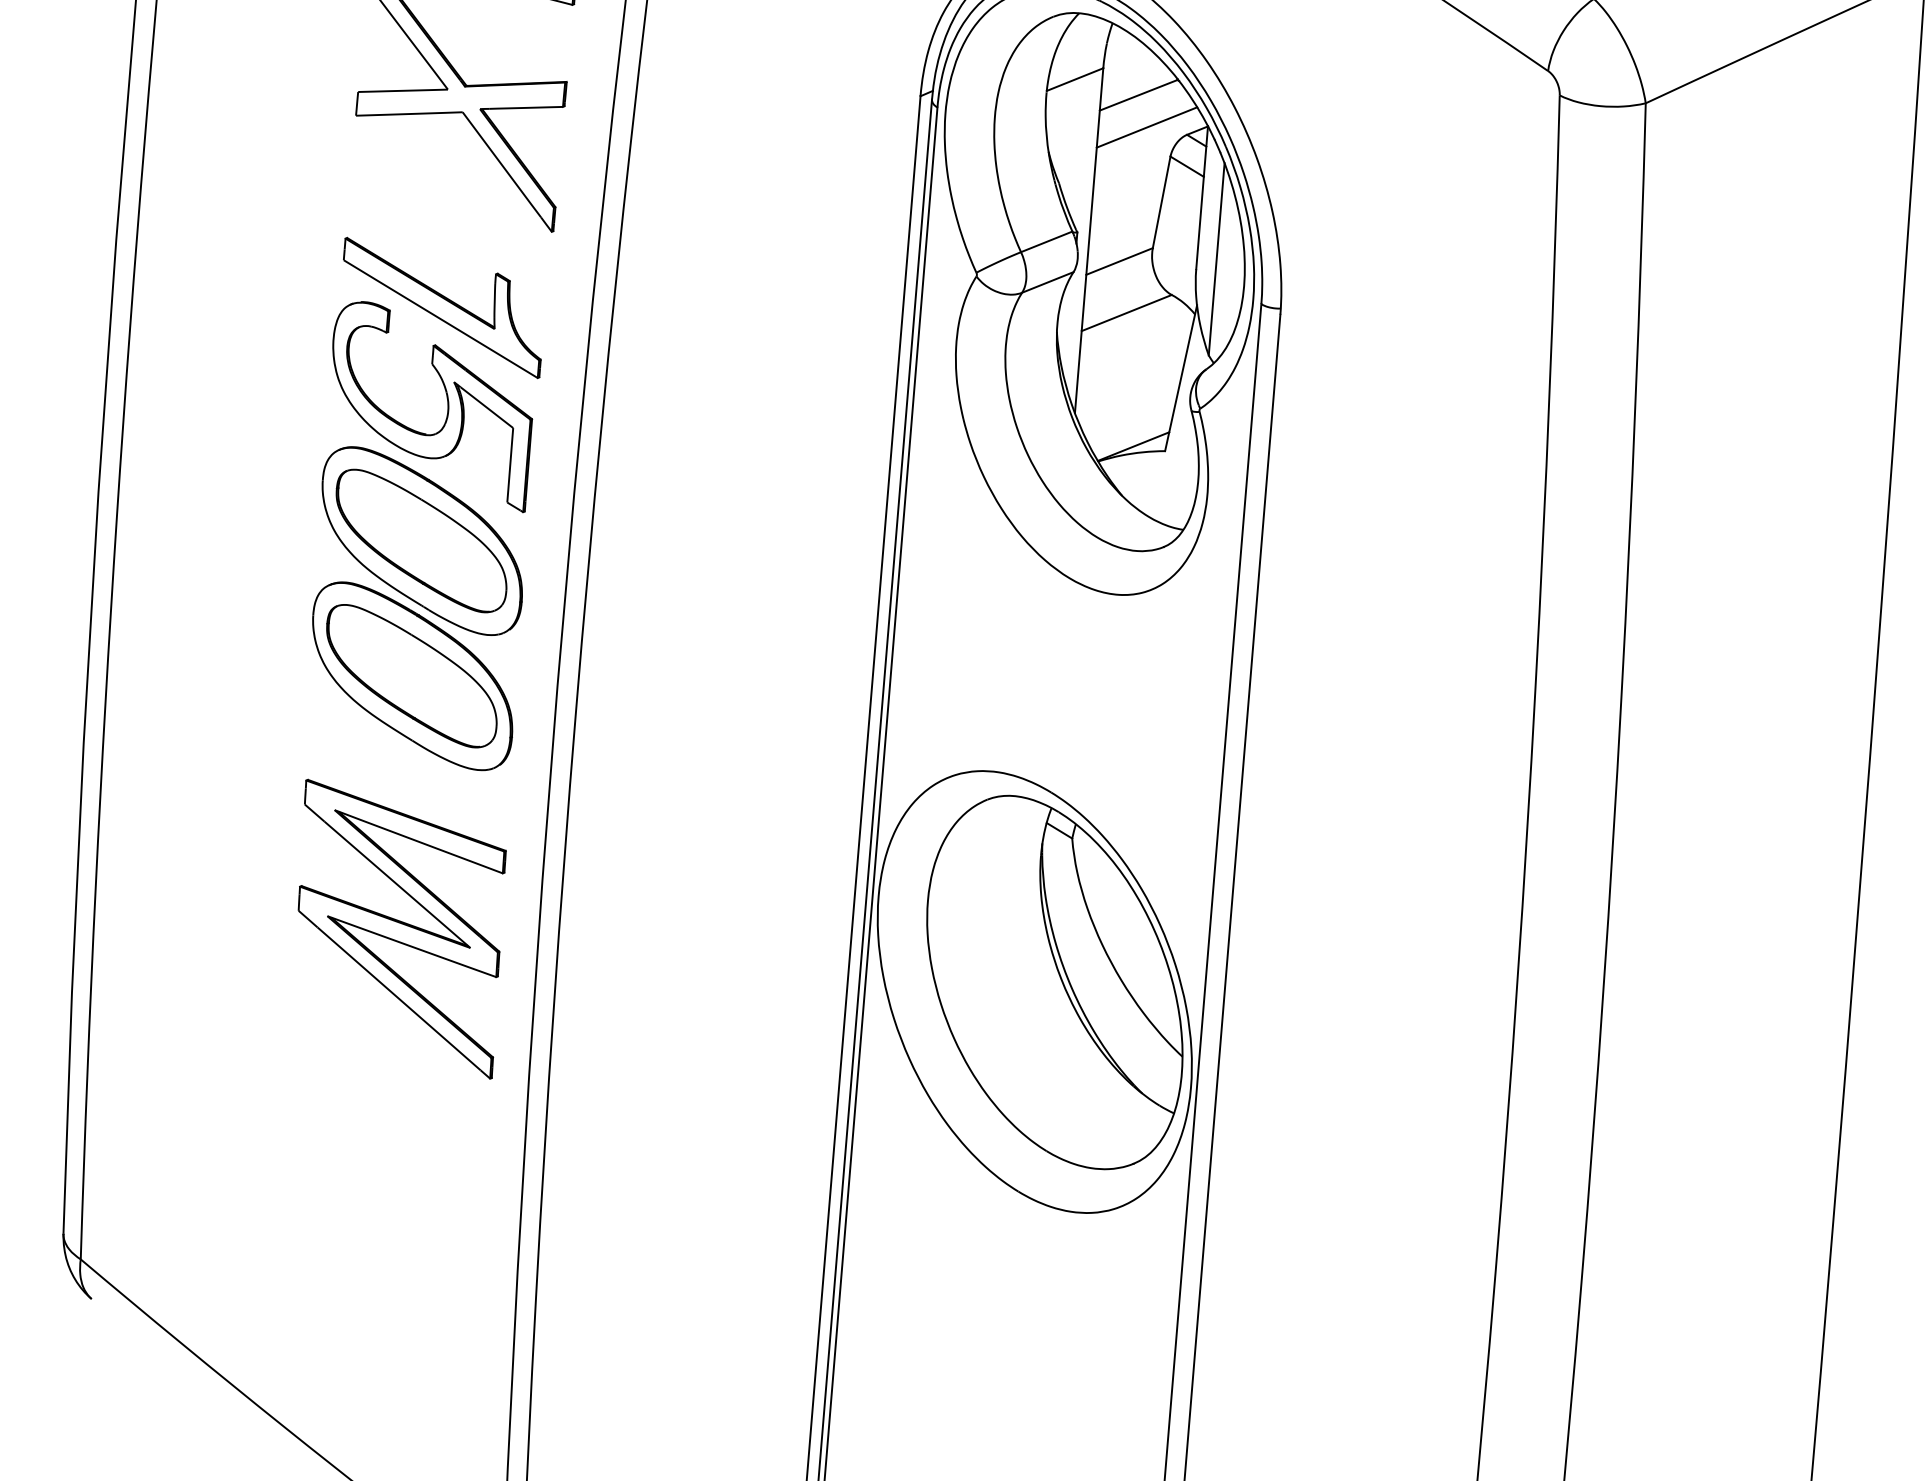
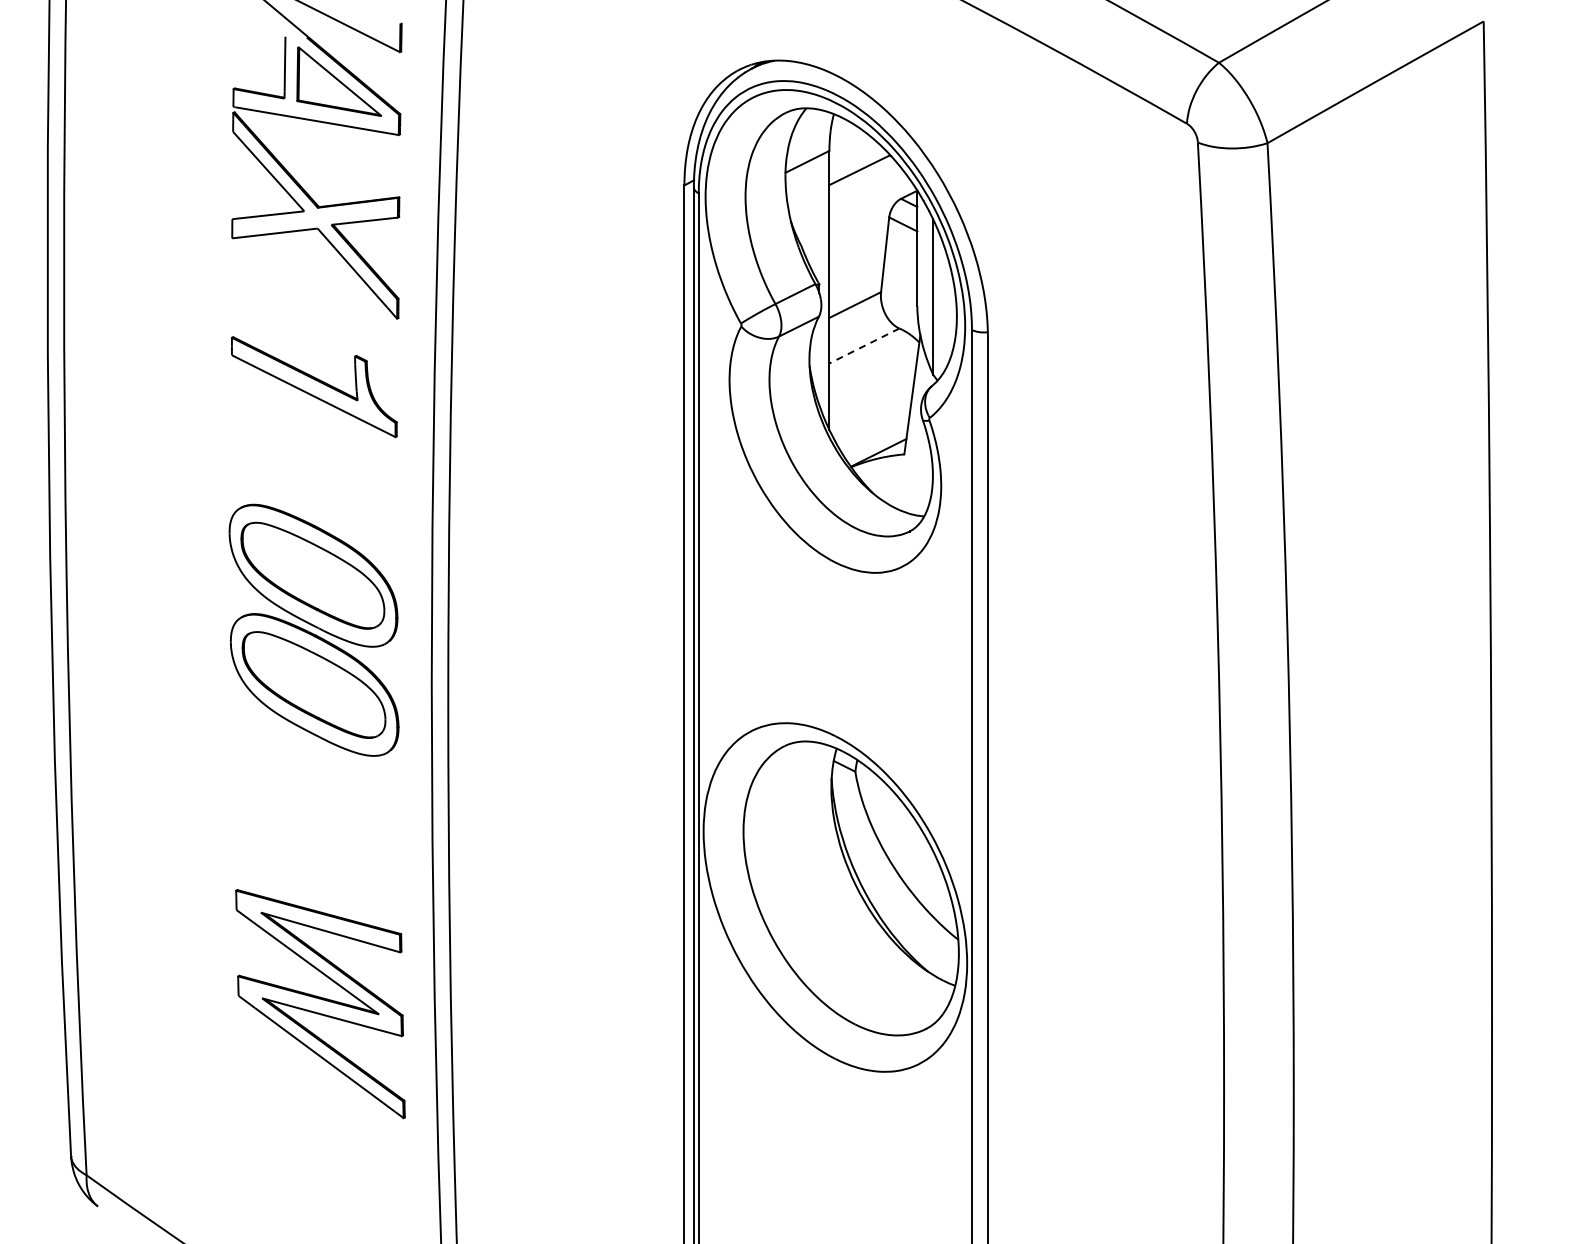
line: (1147, 127) -> (868, 195), removed
line: (1125, 313) -> (863, 346), solid -> dashed
part: (446, 407) -> (324, 466), removed
part: (398, 929) -> (320, 1004), moved

